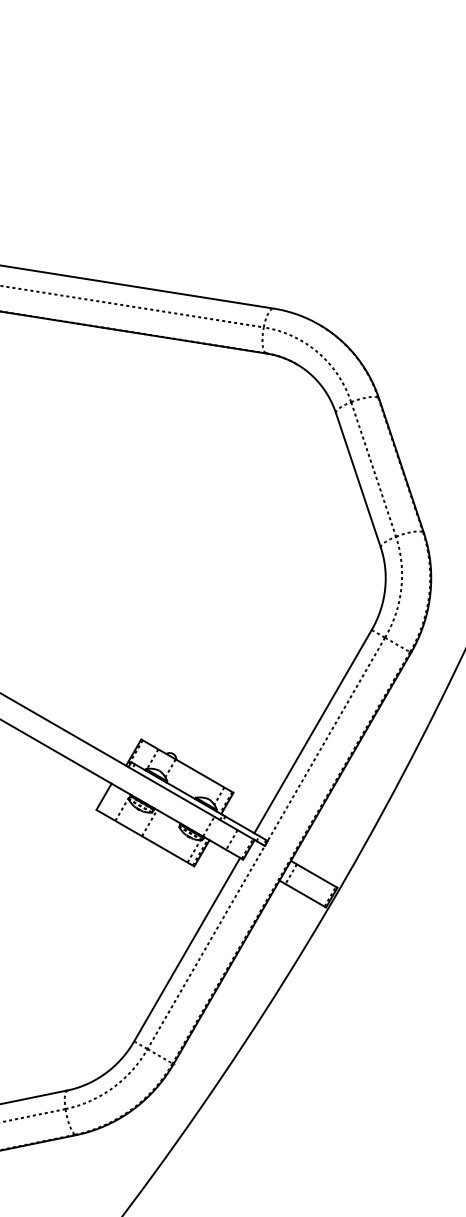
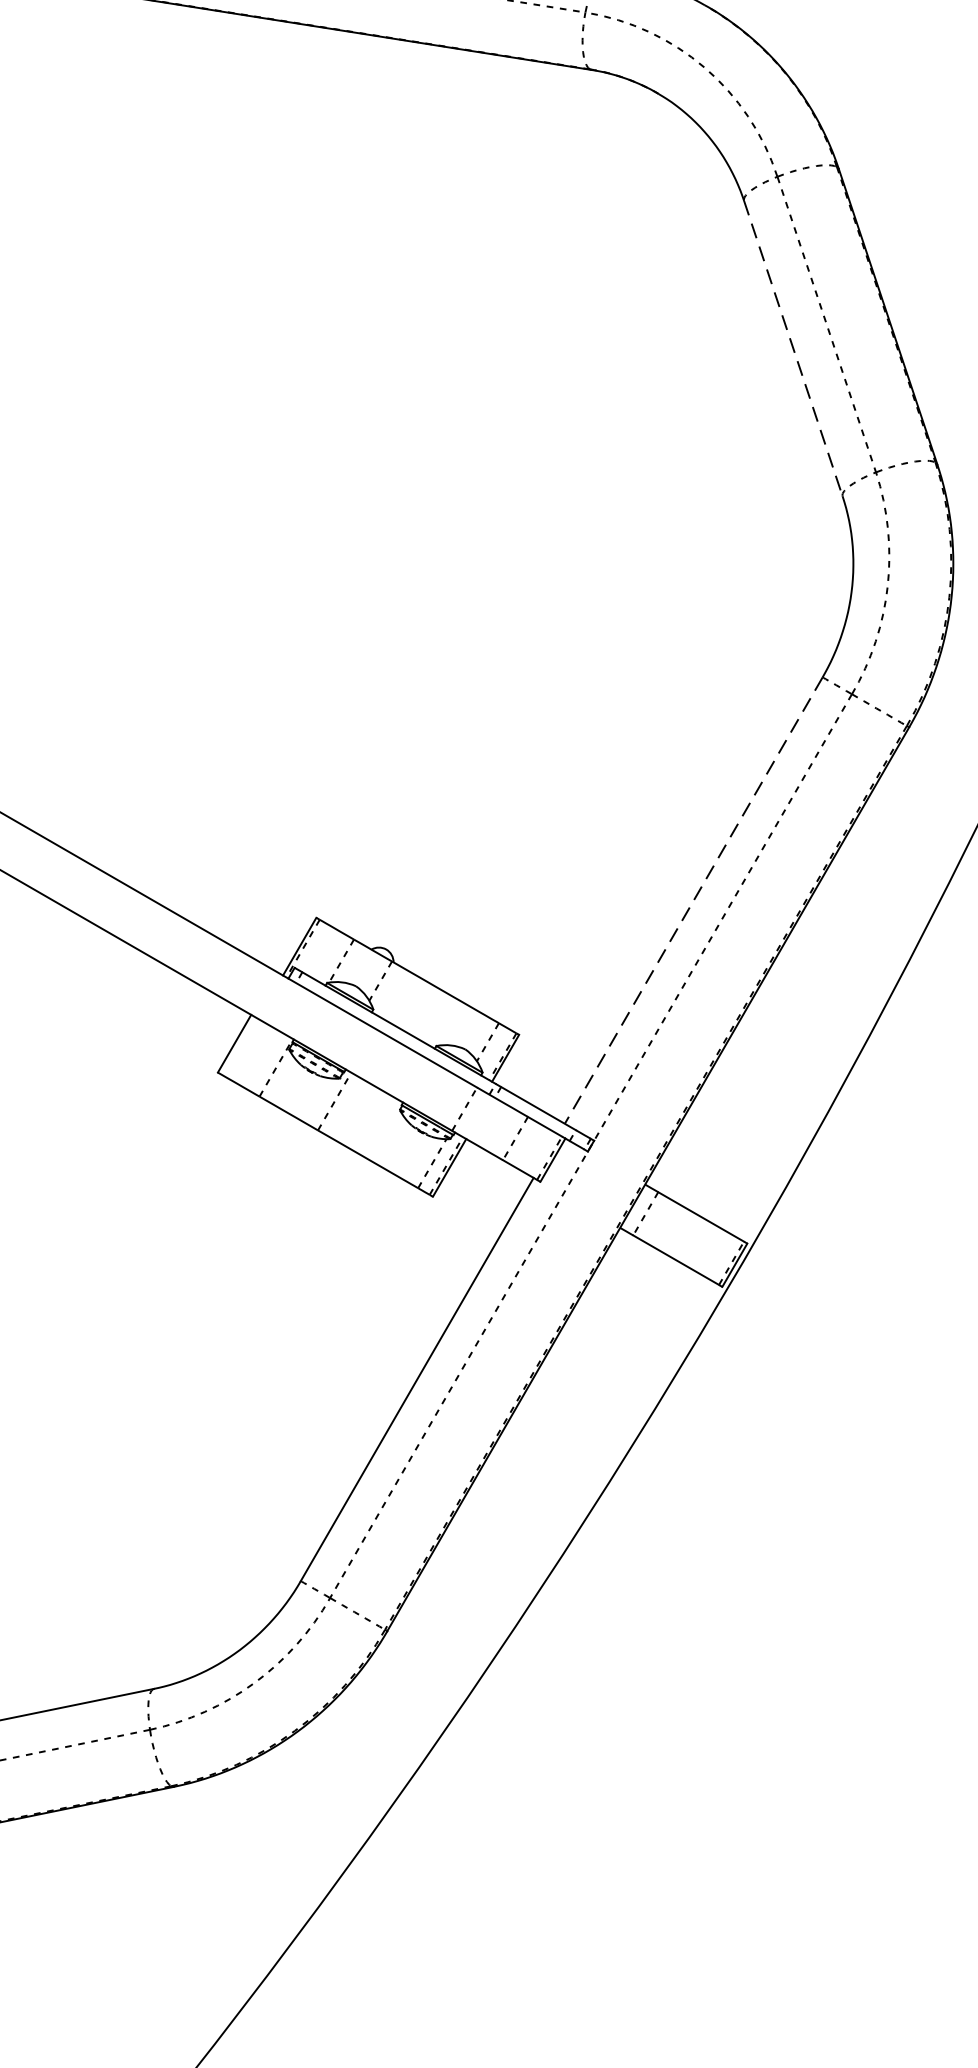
line: (358, 480) -> (793, 348), solid -> dashed
line: (312, 732) -> (692, 902), solid -> dashed

